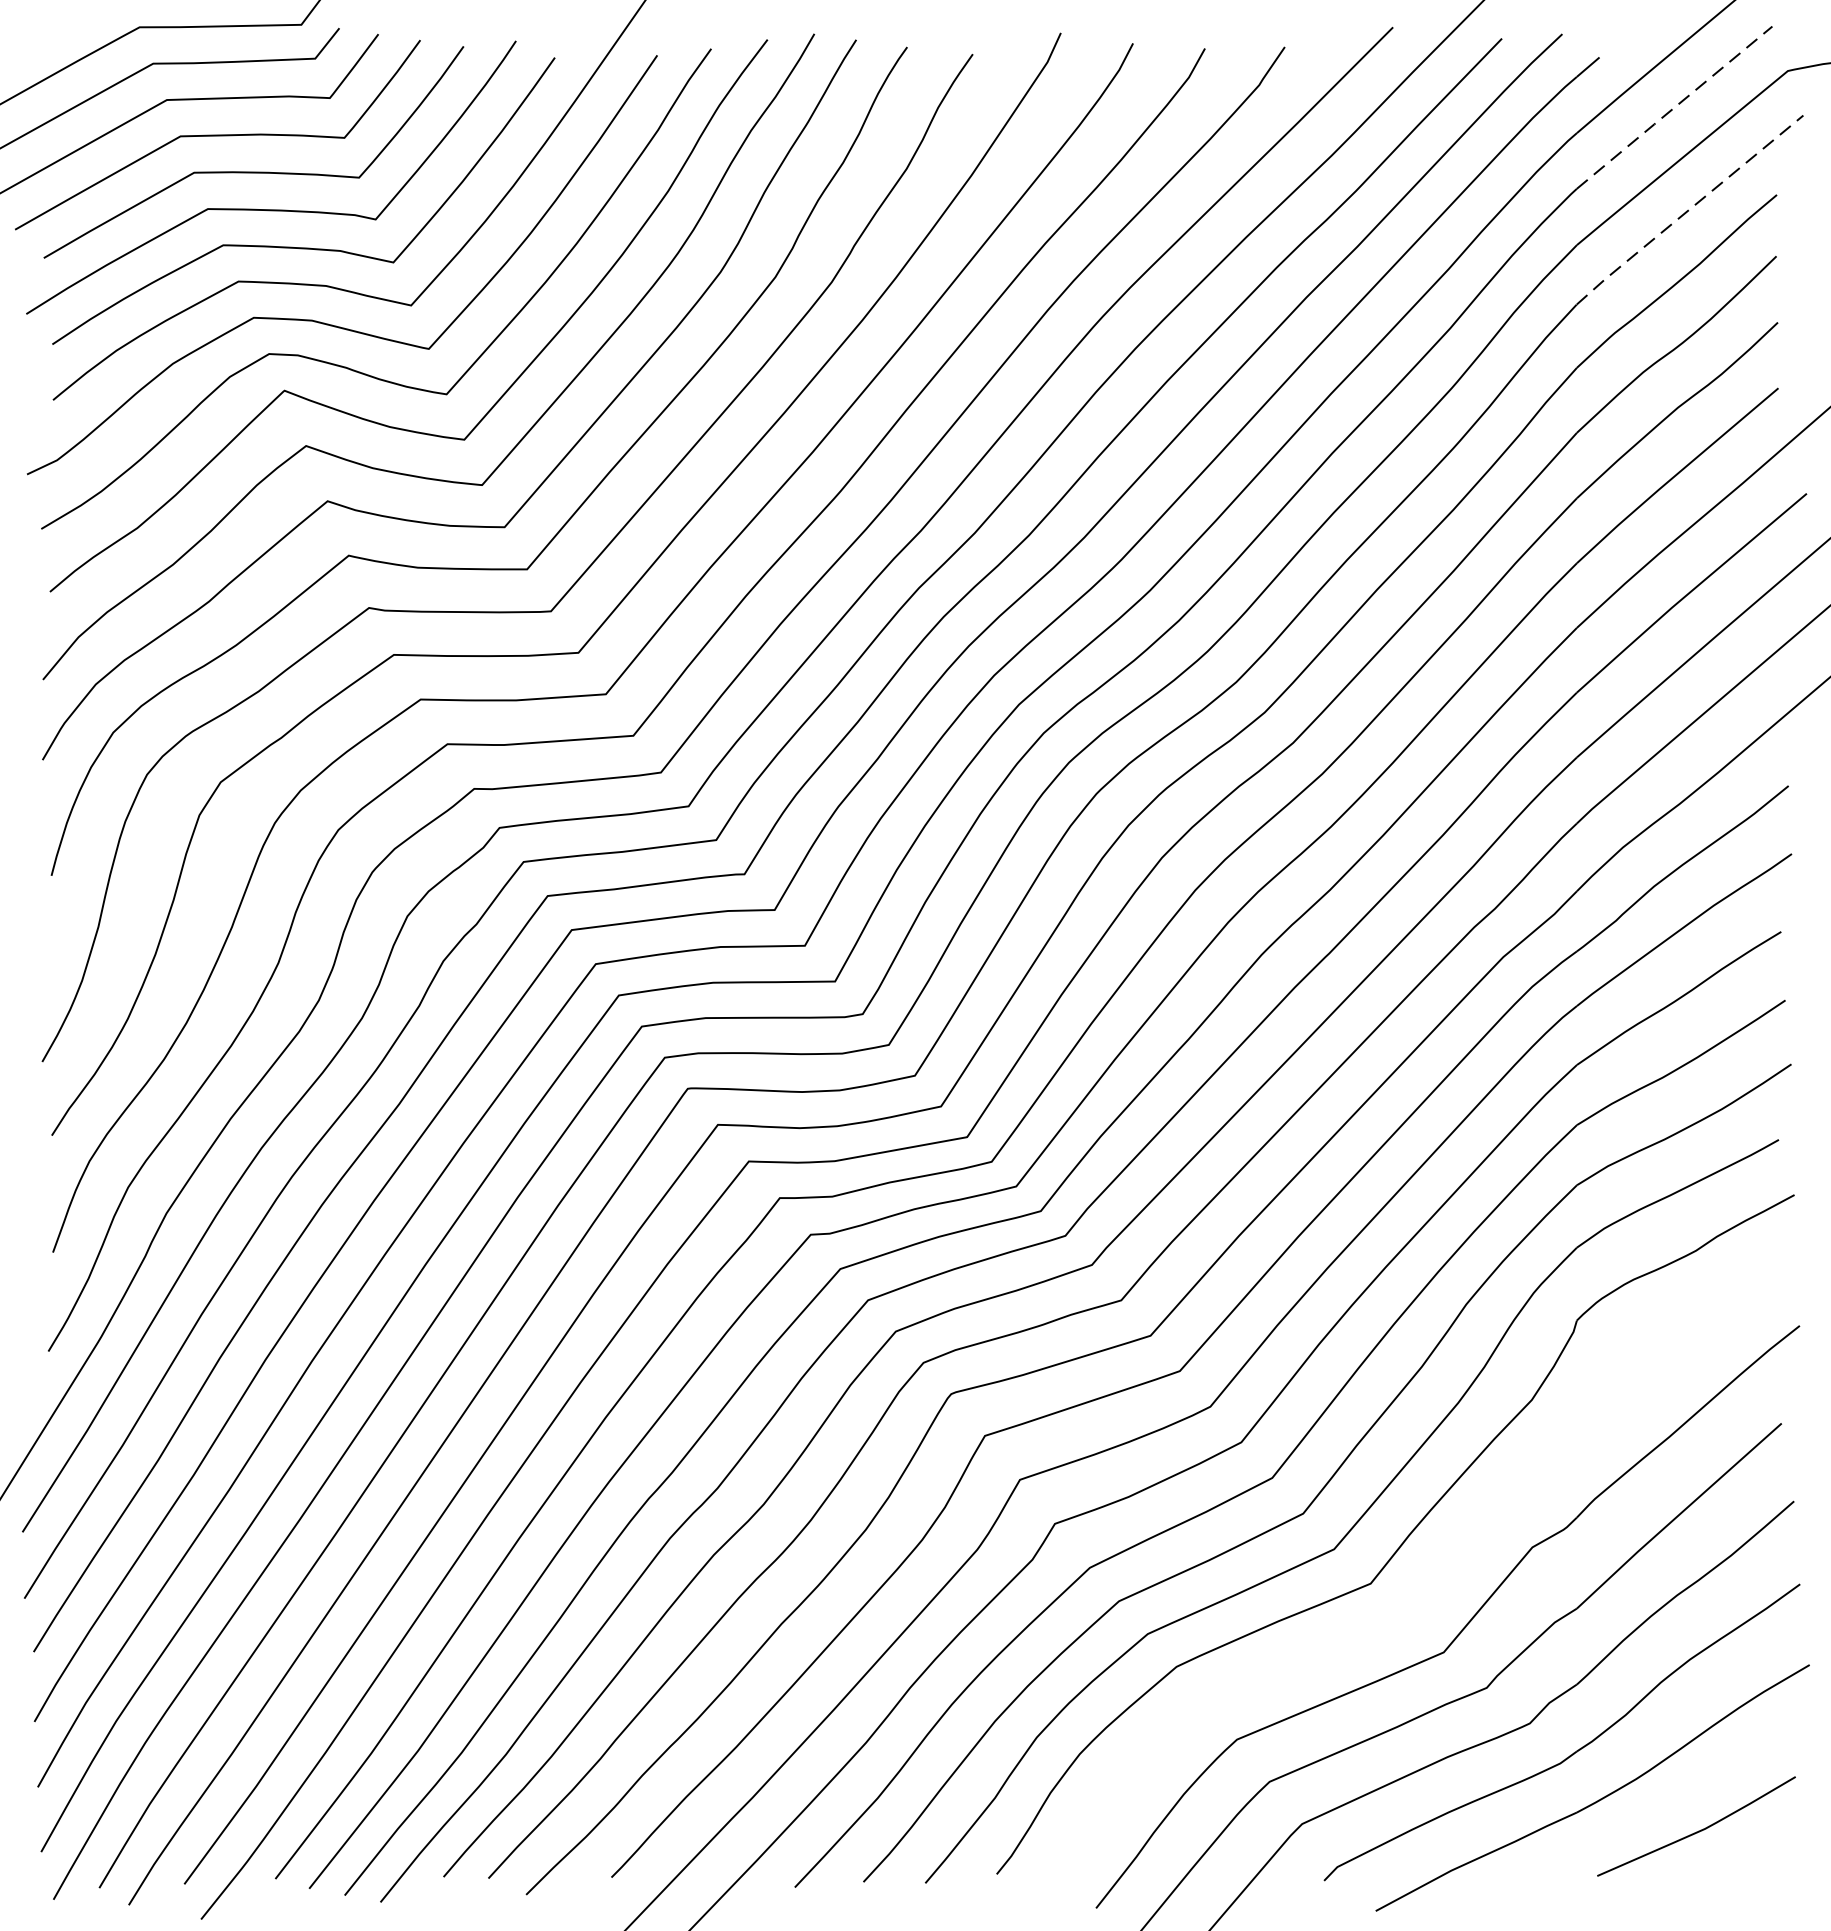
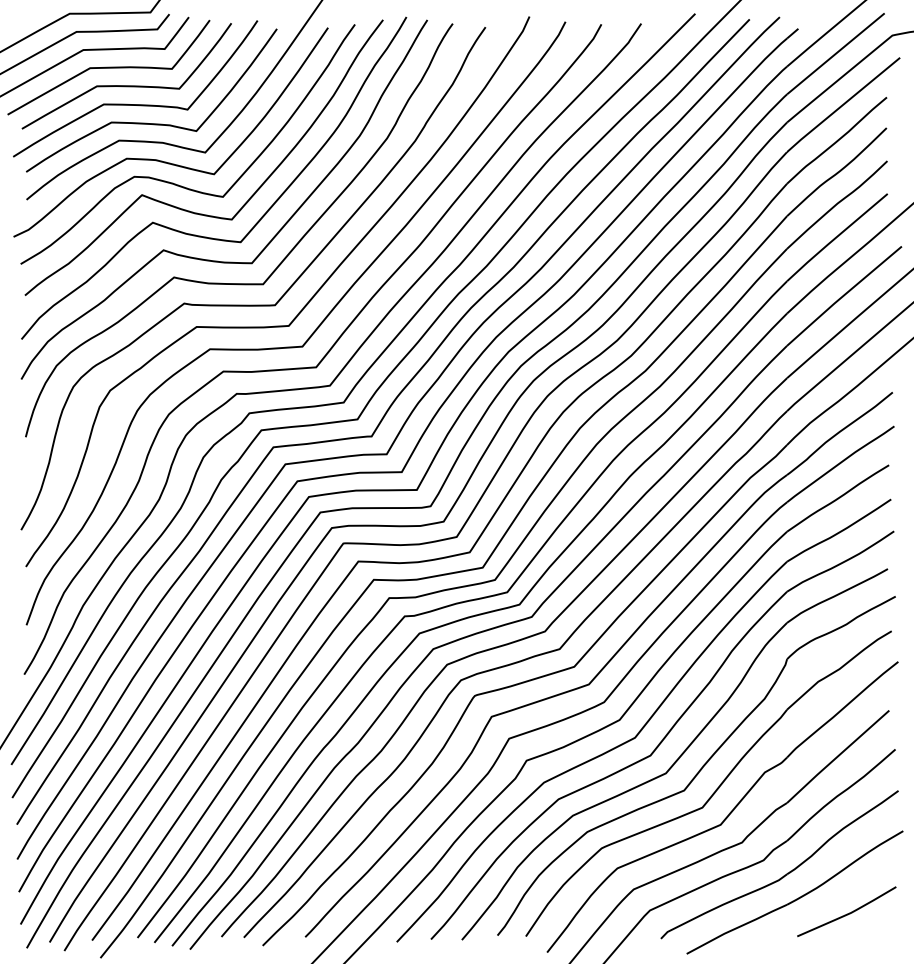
line: (1673, 106) -> (835, 53), dashed -> solid
line: (1689, 209) -> (843, 104), dashed -> solid
part: (1433, 1581) -> (715, 789), added

